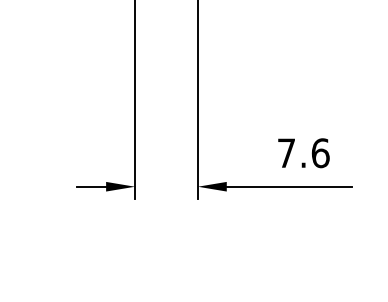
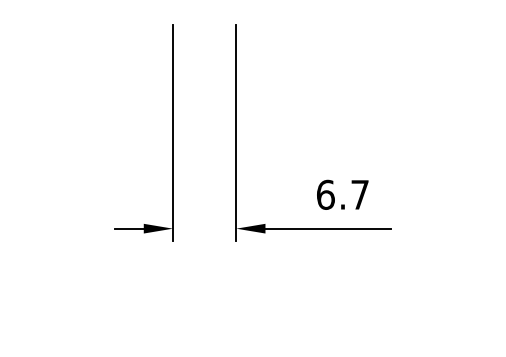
text: (304, 152) -> (343, 194), 7.6 -> 6.7

